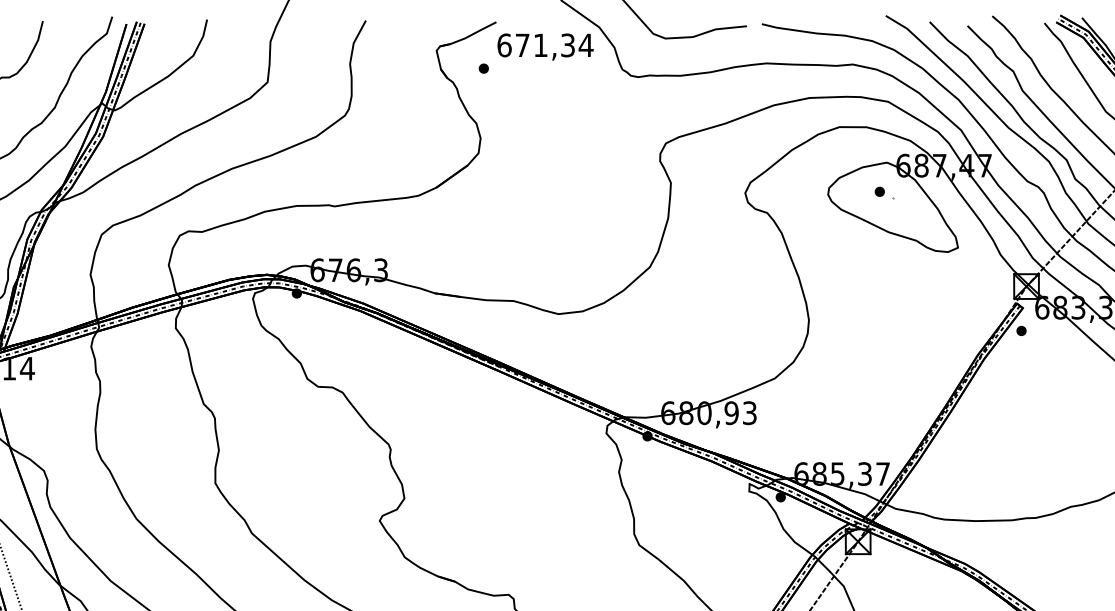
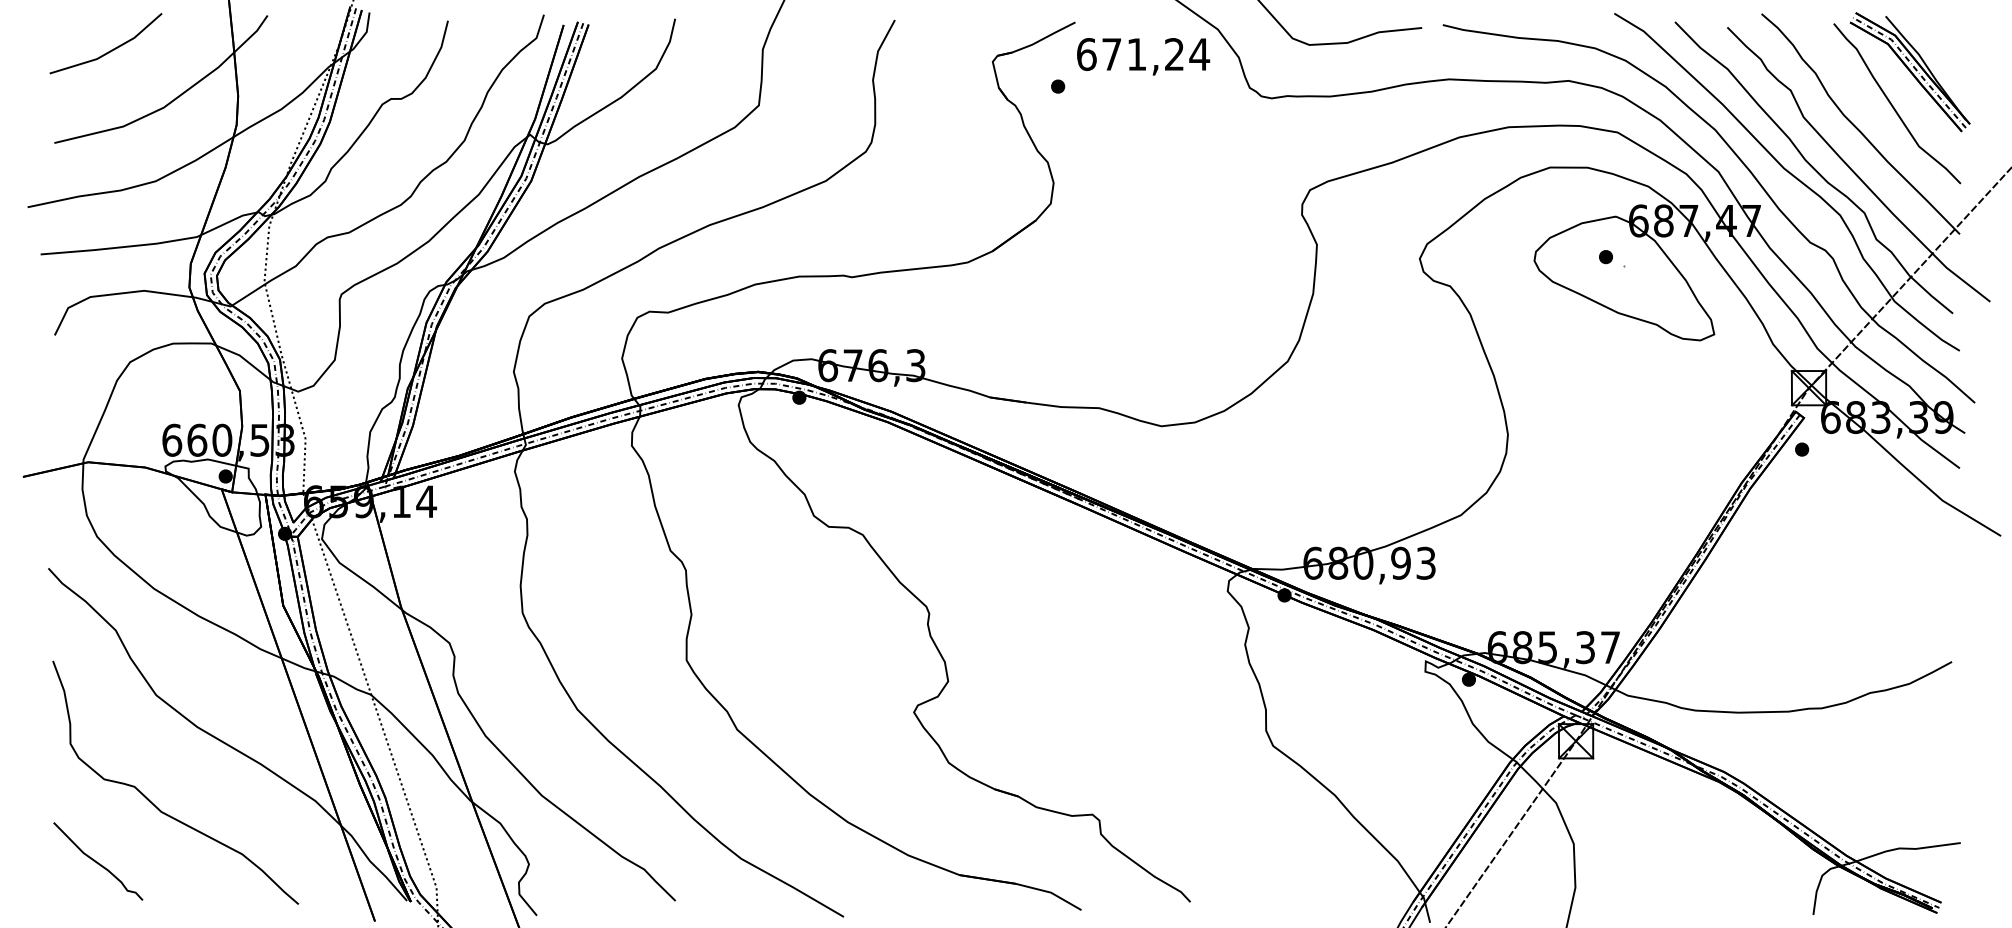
text: (567, 45) -> (1174, 54), 671,34 -> 671,24

